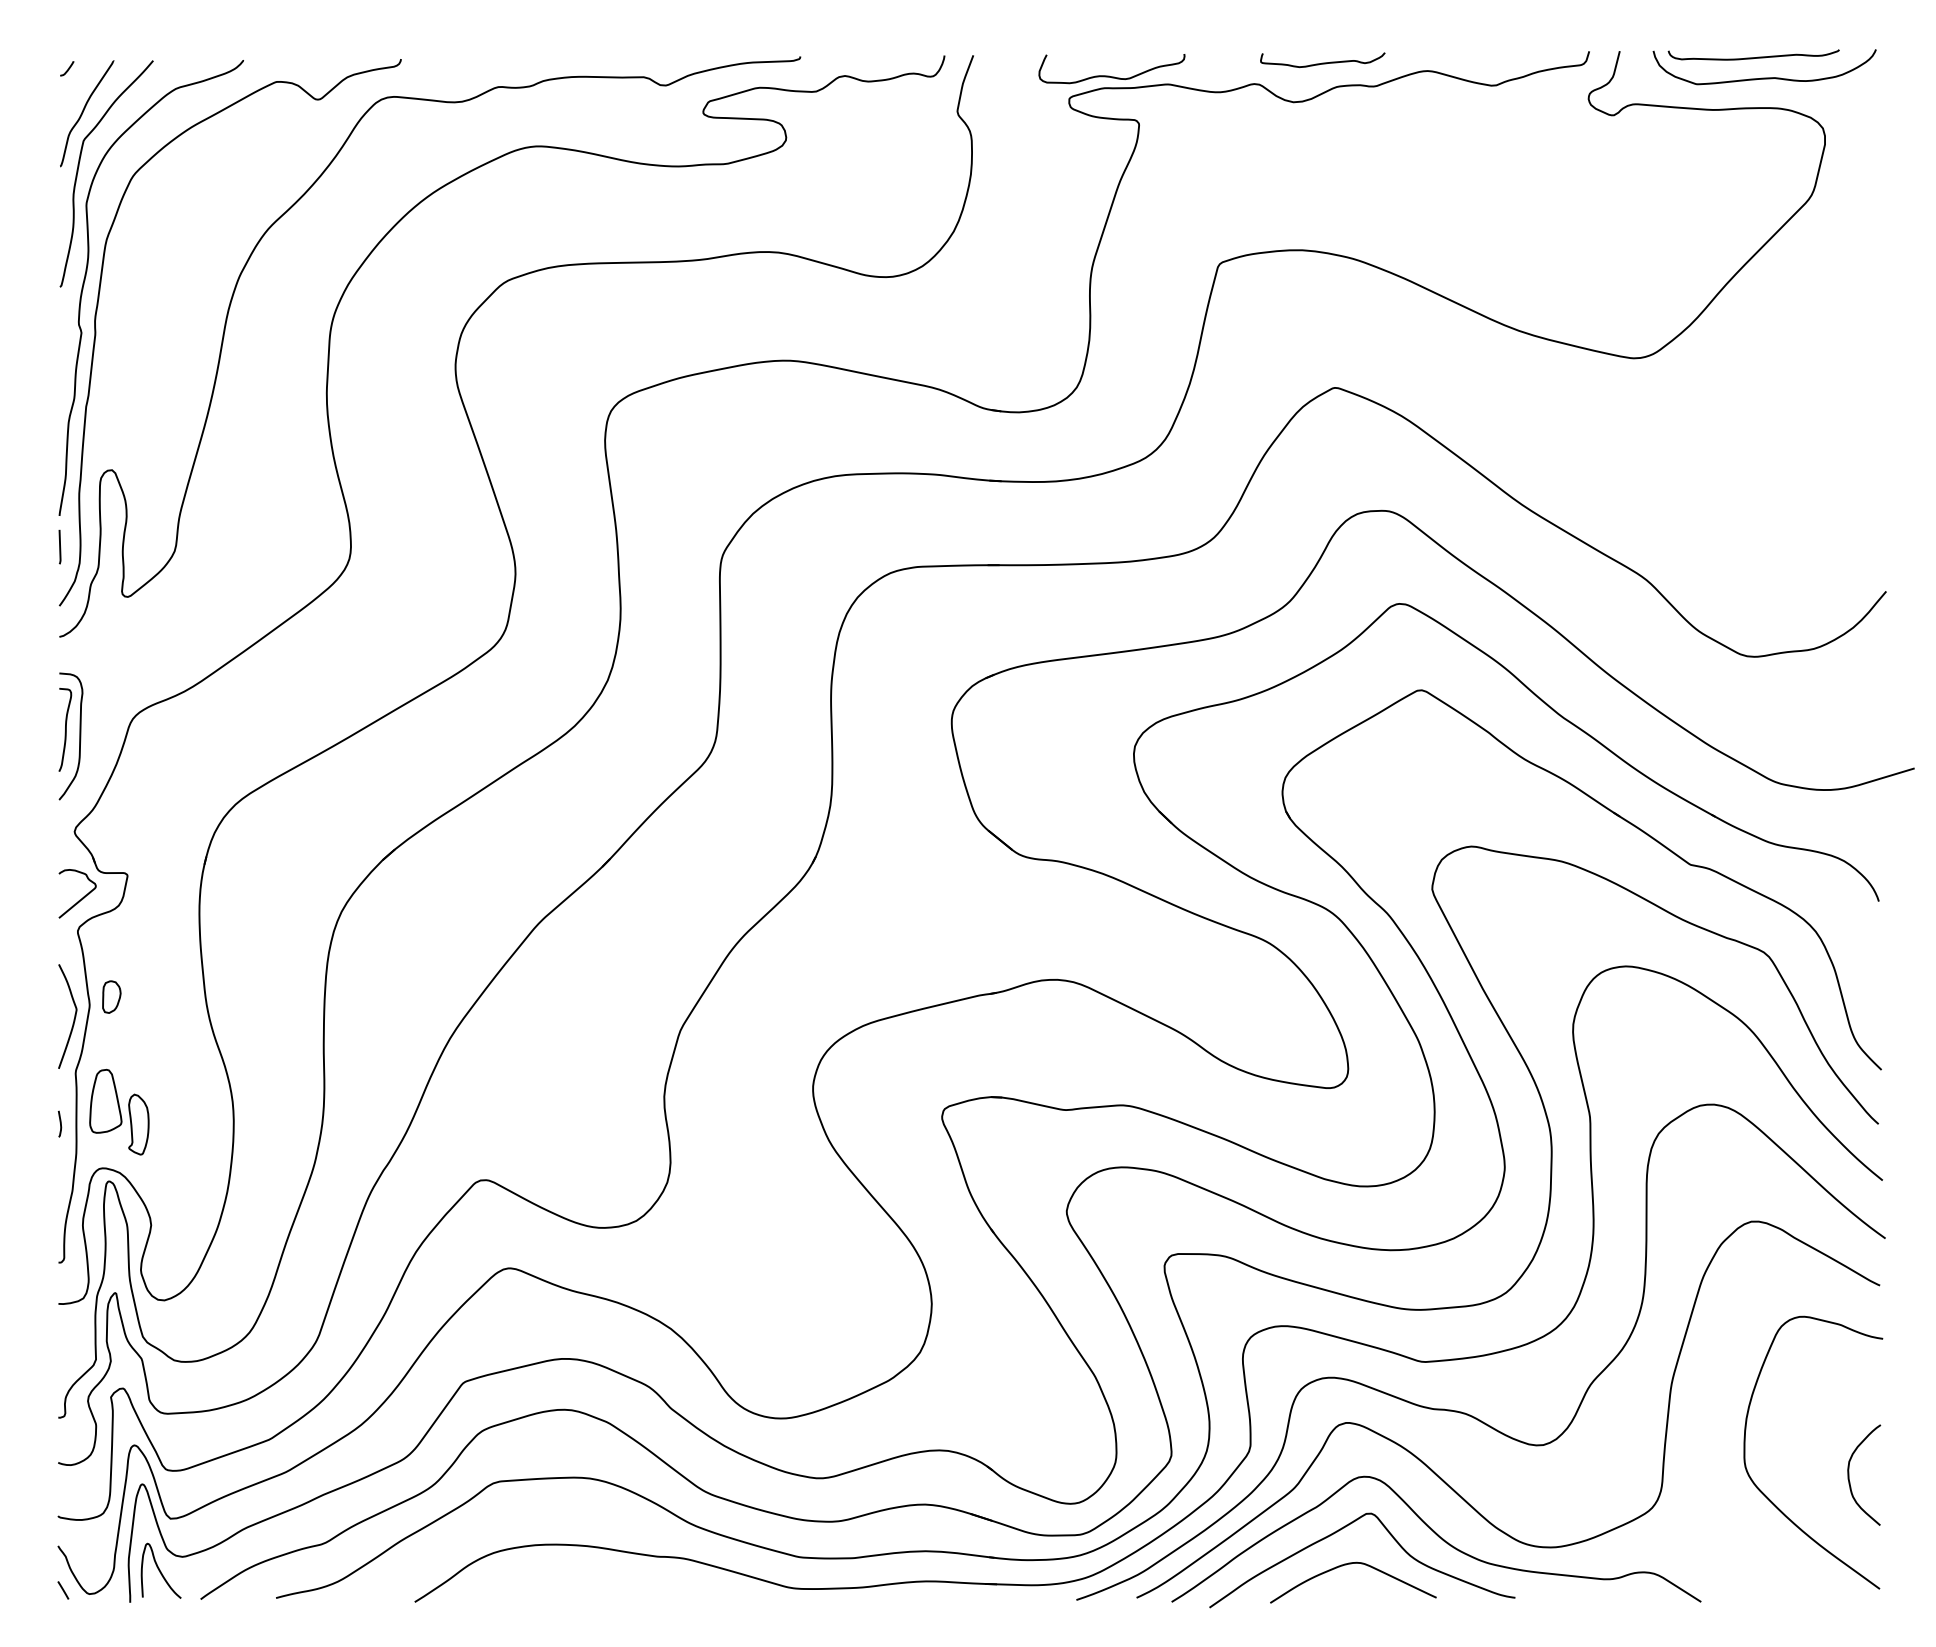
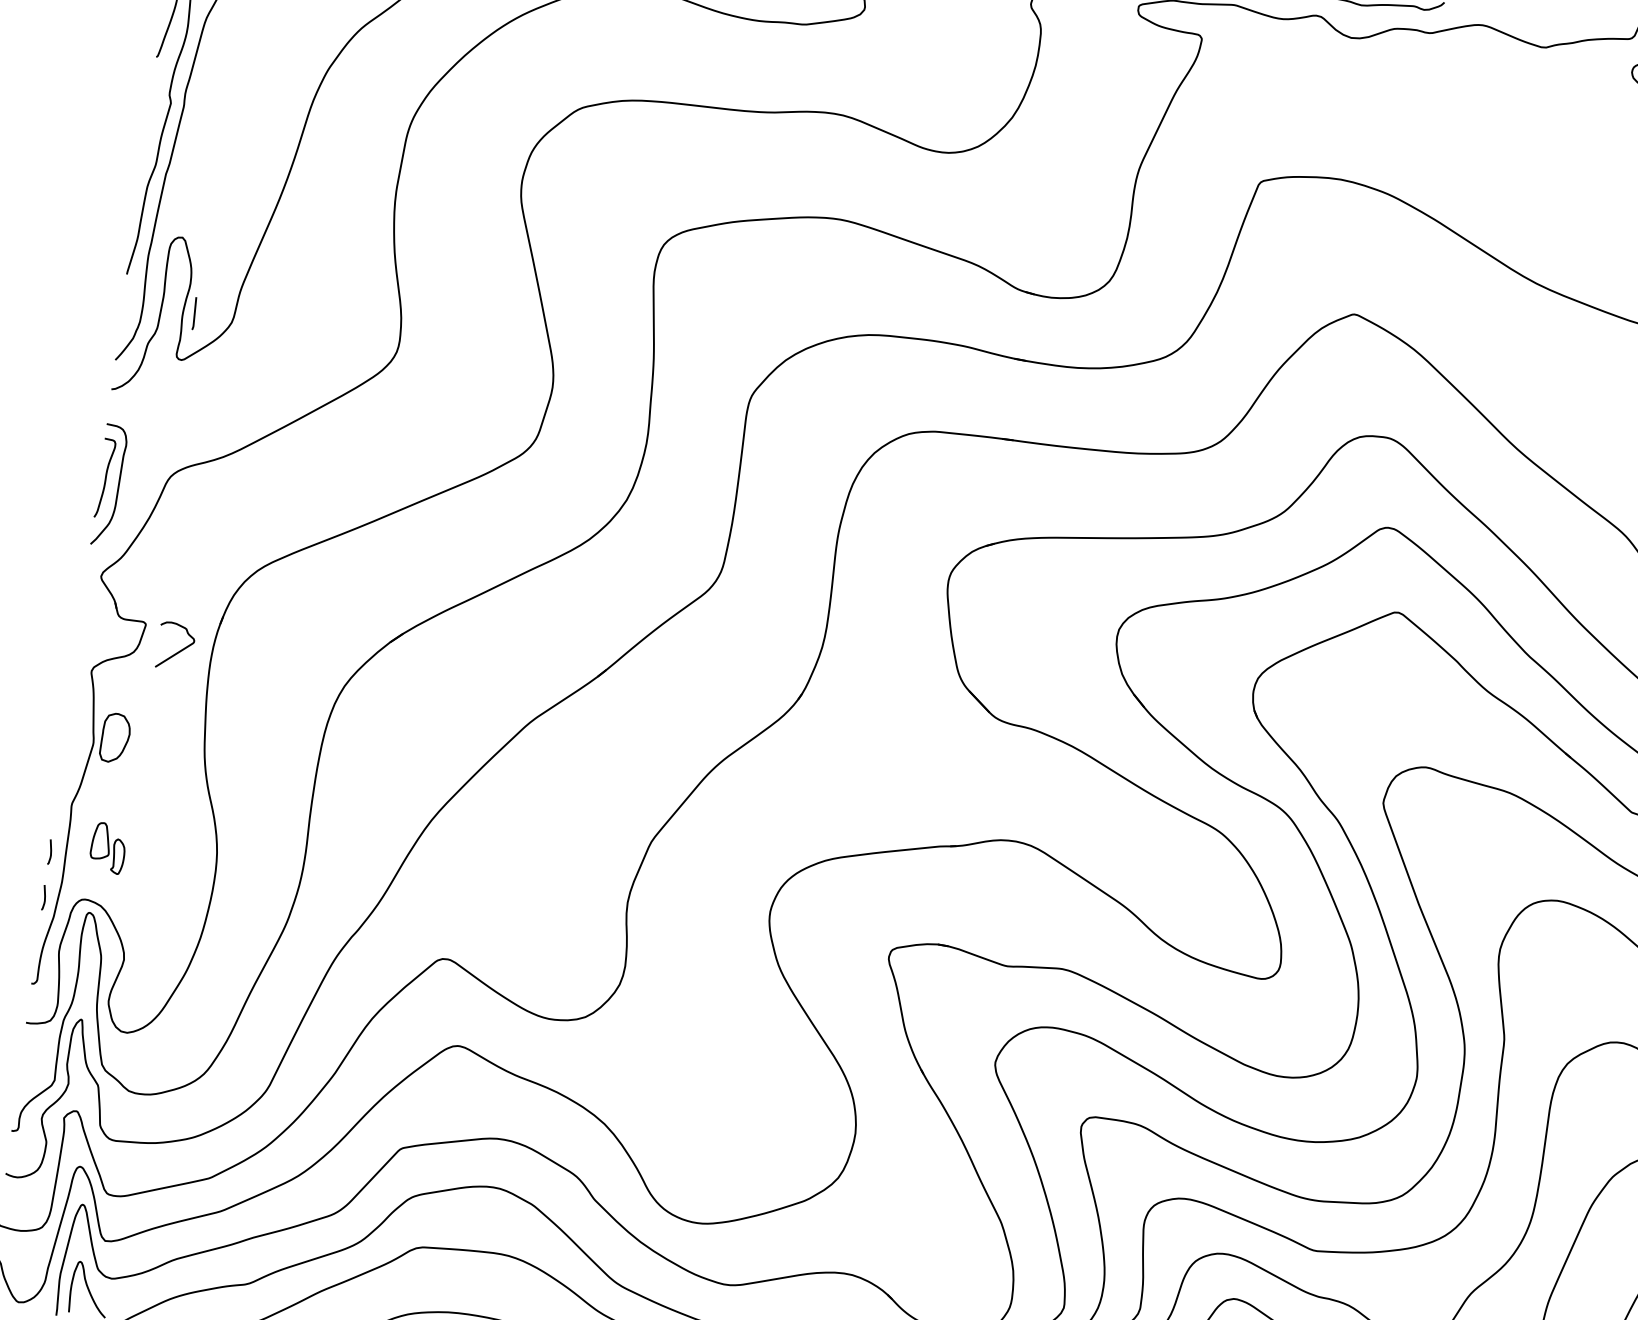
line: (59, 546) -> (194, 312), moved
curve: (79, 899) -> (177, 651), moved
part: (111, 996) -> (115, 737), size x1.6
curve: (73, 1019) -> (76, 754), removed
part: (119, 1111) -> (108, 847), size x0.6
curve: (59, 1170) -> (43, 896), added

